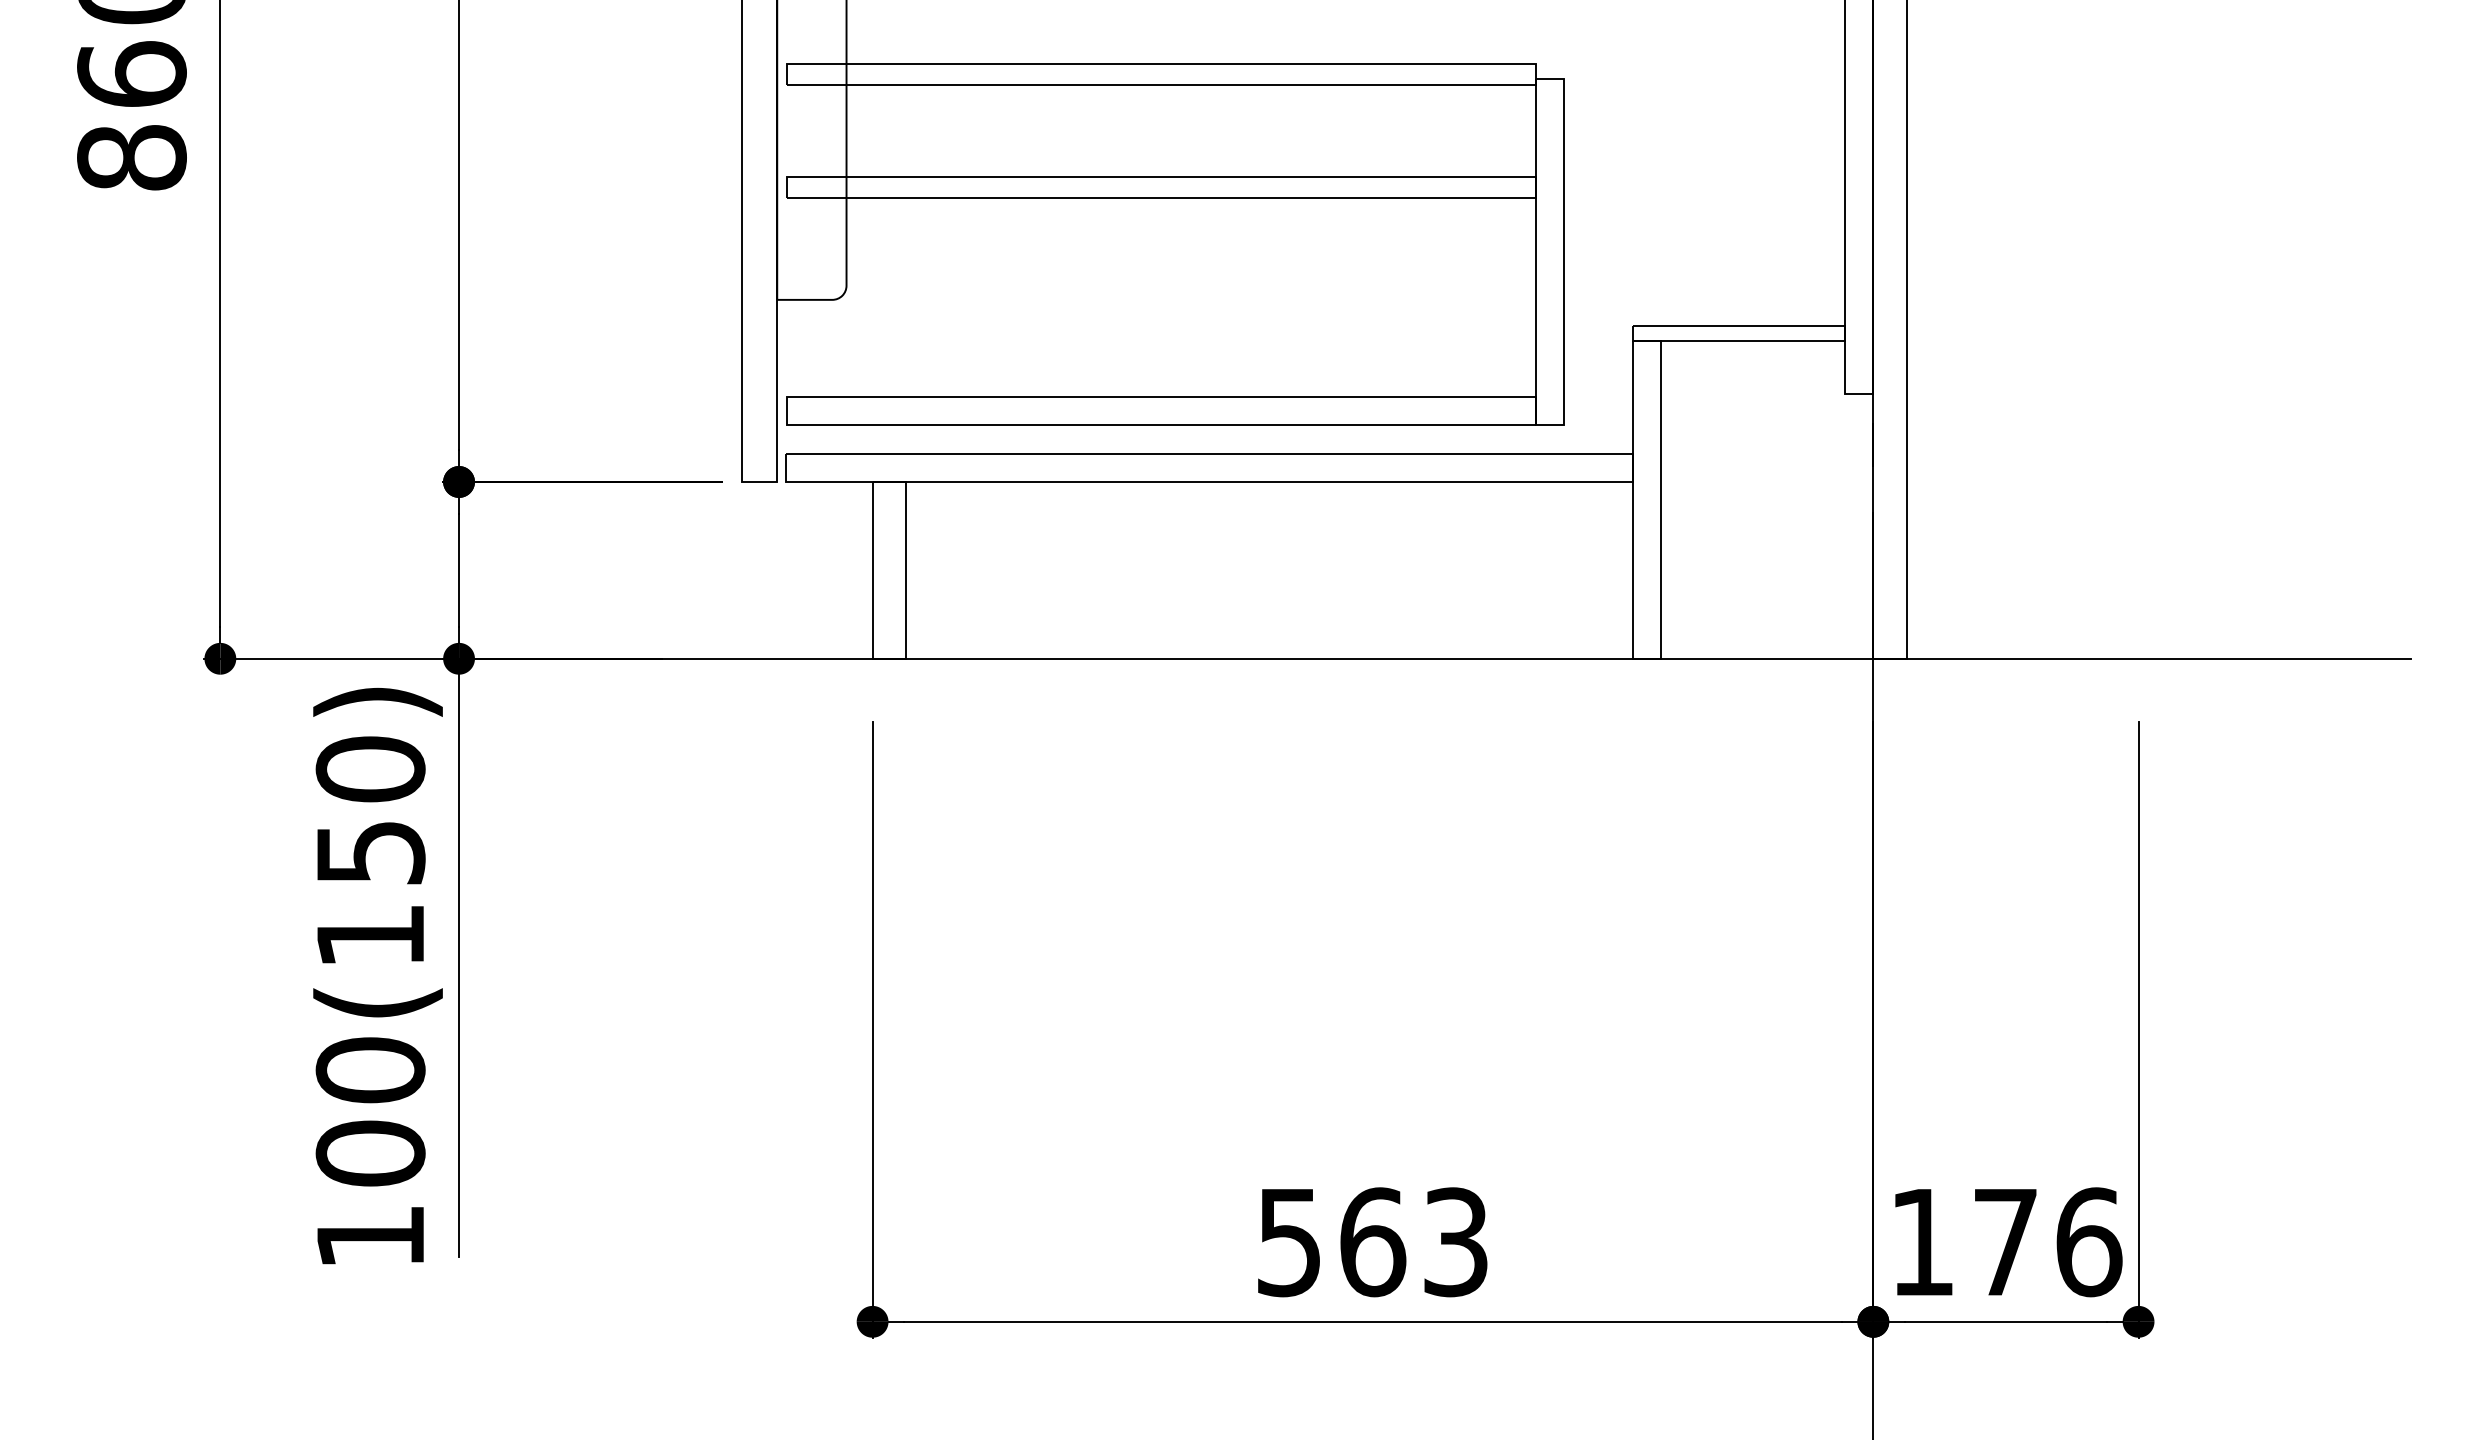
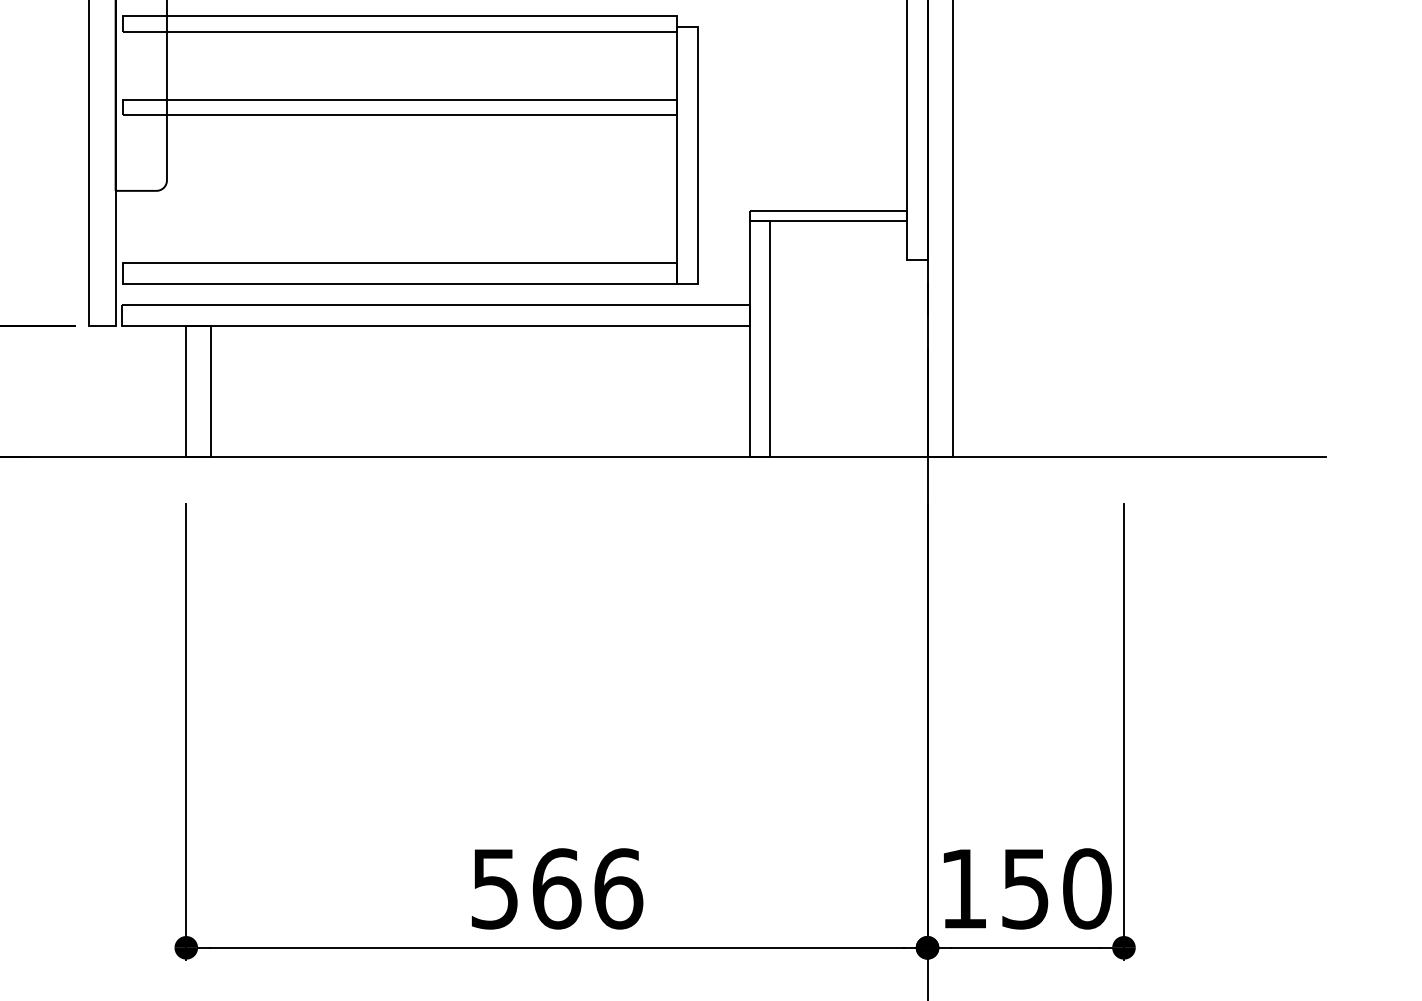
text: (1456, 1242) -> (618, 889), 563 -> 566
text: (2048, 1242) -> (1057, 889), 176 -> 150

